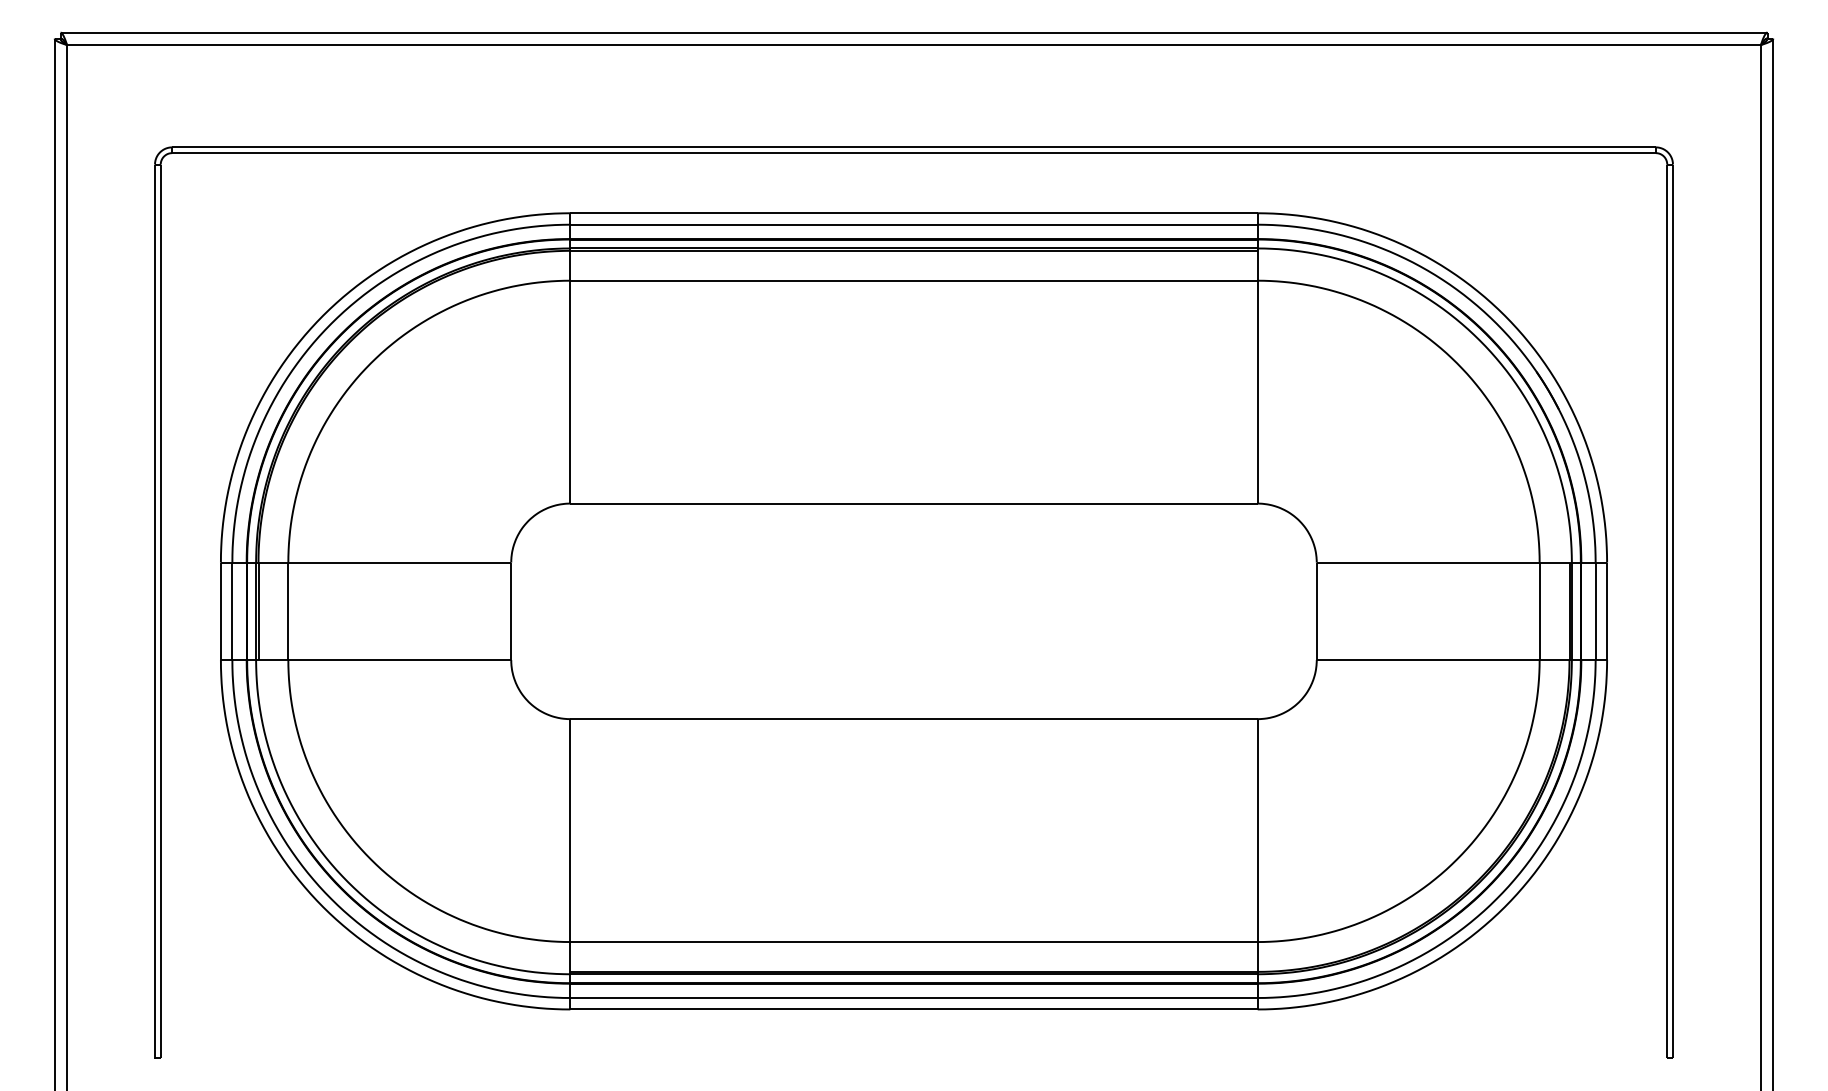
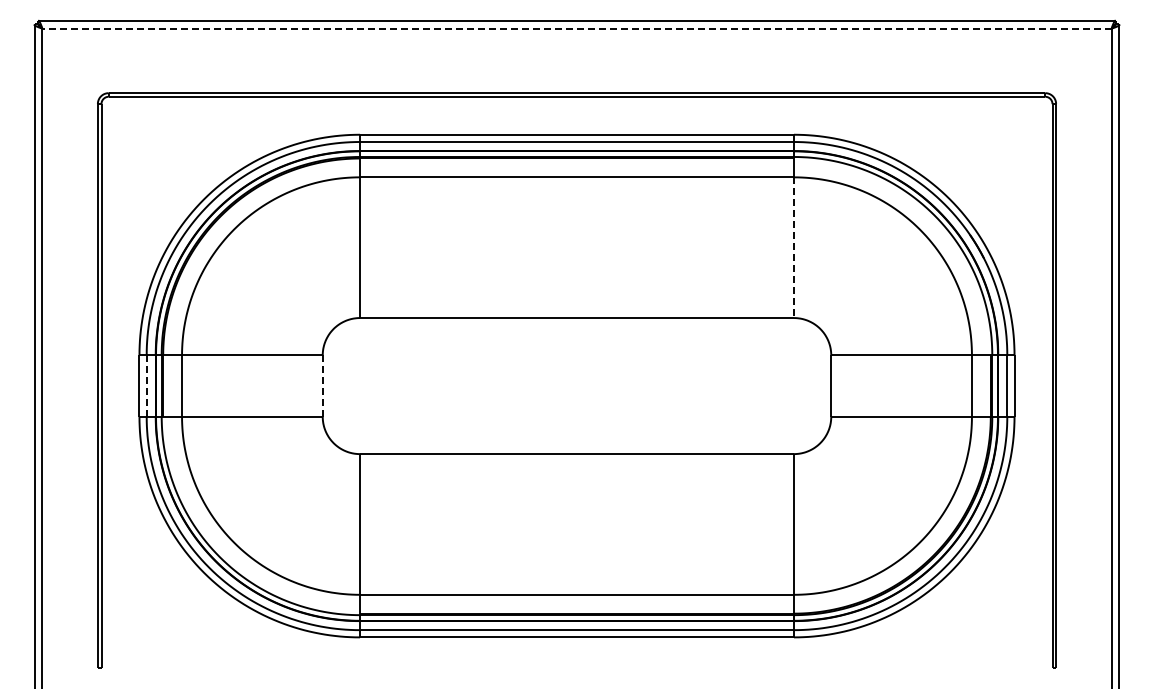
line: (914, 44) -> (577, 28), solid -> dashed
line: (1256, 393) -> (793, 248), solid -> dashed
line: (232, 612) -> (146, 386), solid -> dashed
line: (510, 612) -> (322, 386), solid -> dashed

